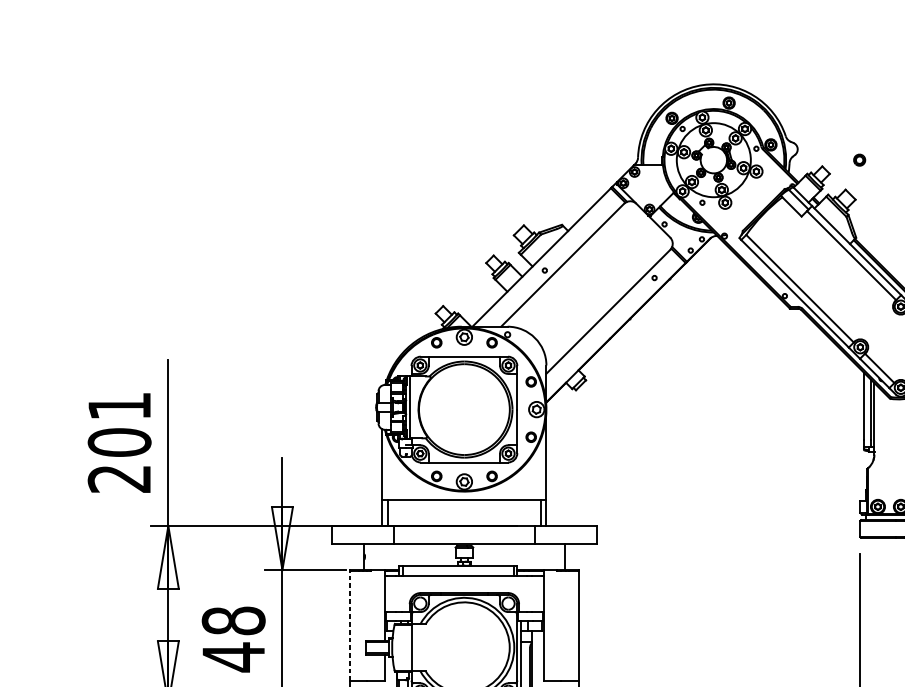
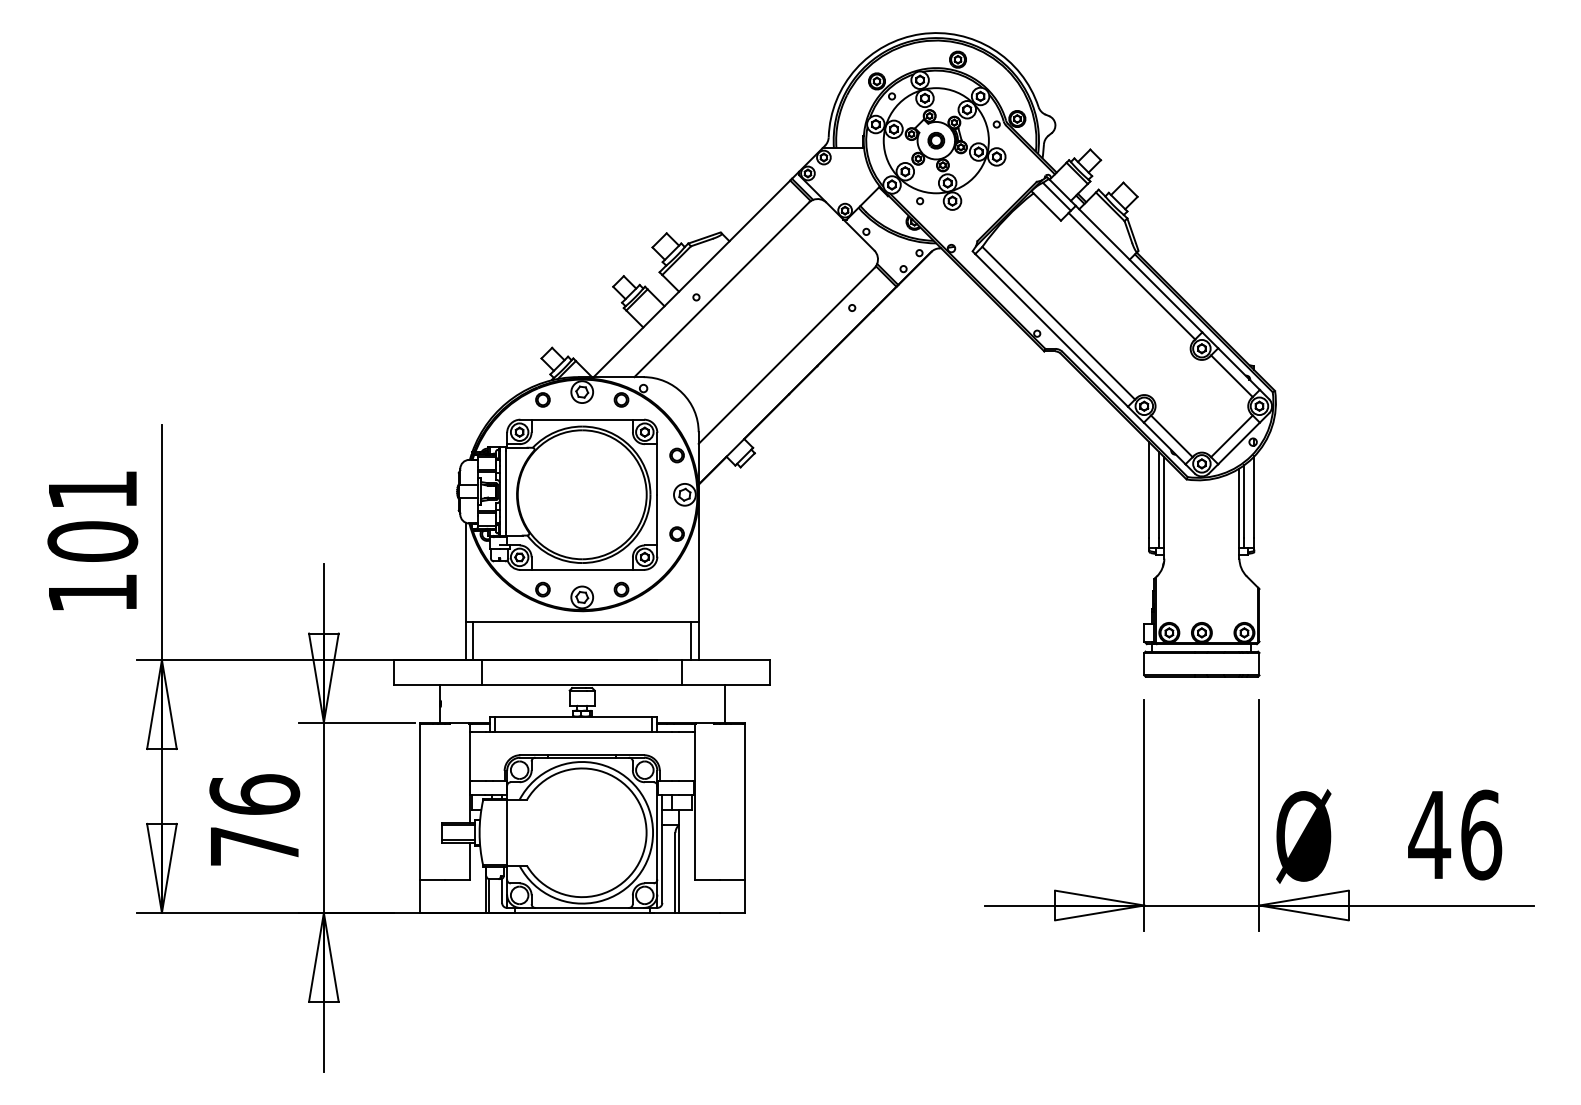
part: (859, 160) -> (936, 140), moved
text: (118, 479) -> (91, 593), 201 -> 101
line: (349, 625) -> (419, 801), dashed -> solid
text: (233, 639) -> (254, 821), 48 -> 76

